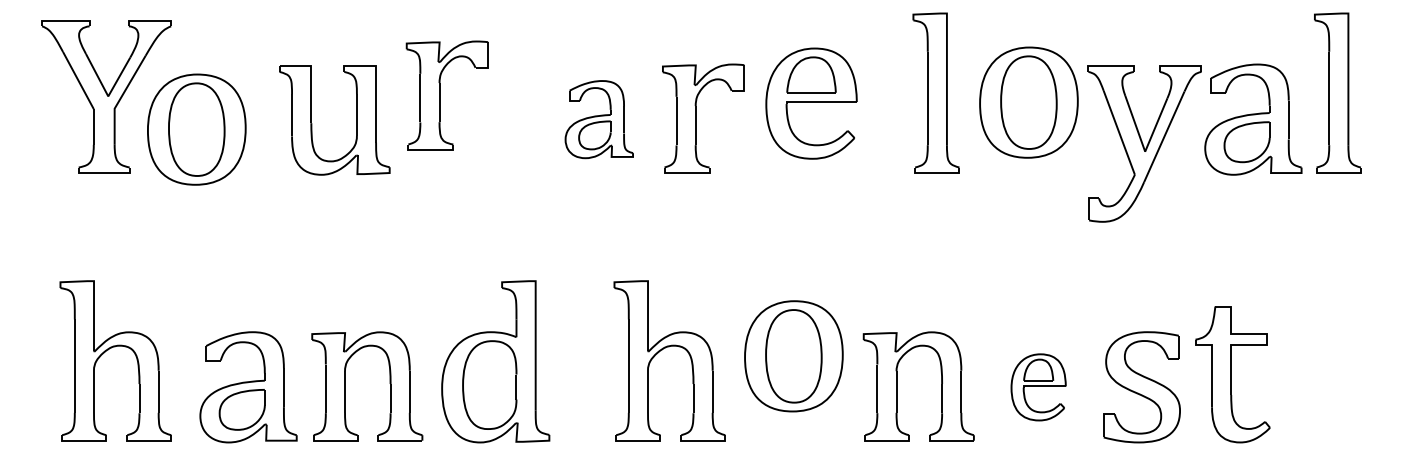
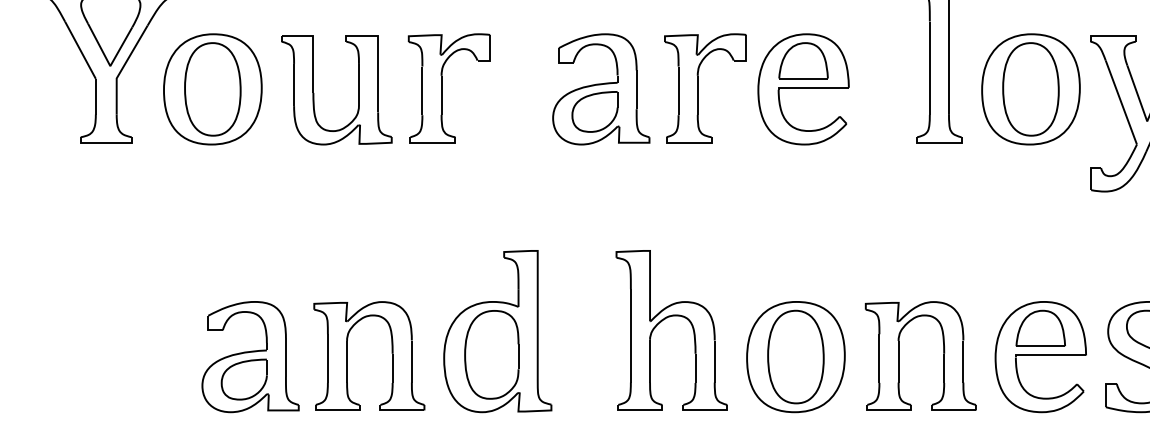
part: (446, 95) -> (448, 88), moved
part: (1028, 102) -> (1030, 89), moved
part: (811, 103) -> (803, 89), moved
part: (599, 119) -> (601, 89), size x1.43
part: (196, 129) -> (212, 89), moved
part: (108, 350) -> (110, 320), removed
part: (793, 356) -> (795, 357), moved
part: (1038, 387) -> (1040, 357), size x1.67

